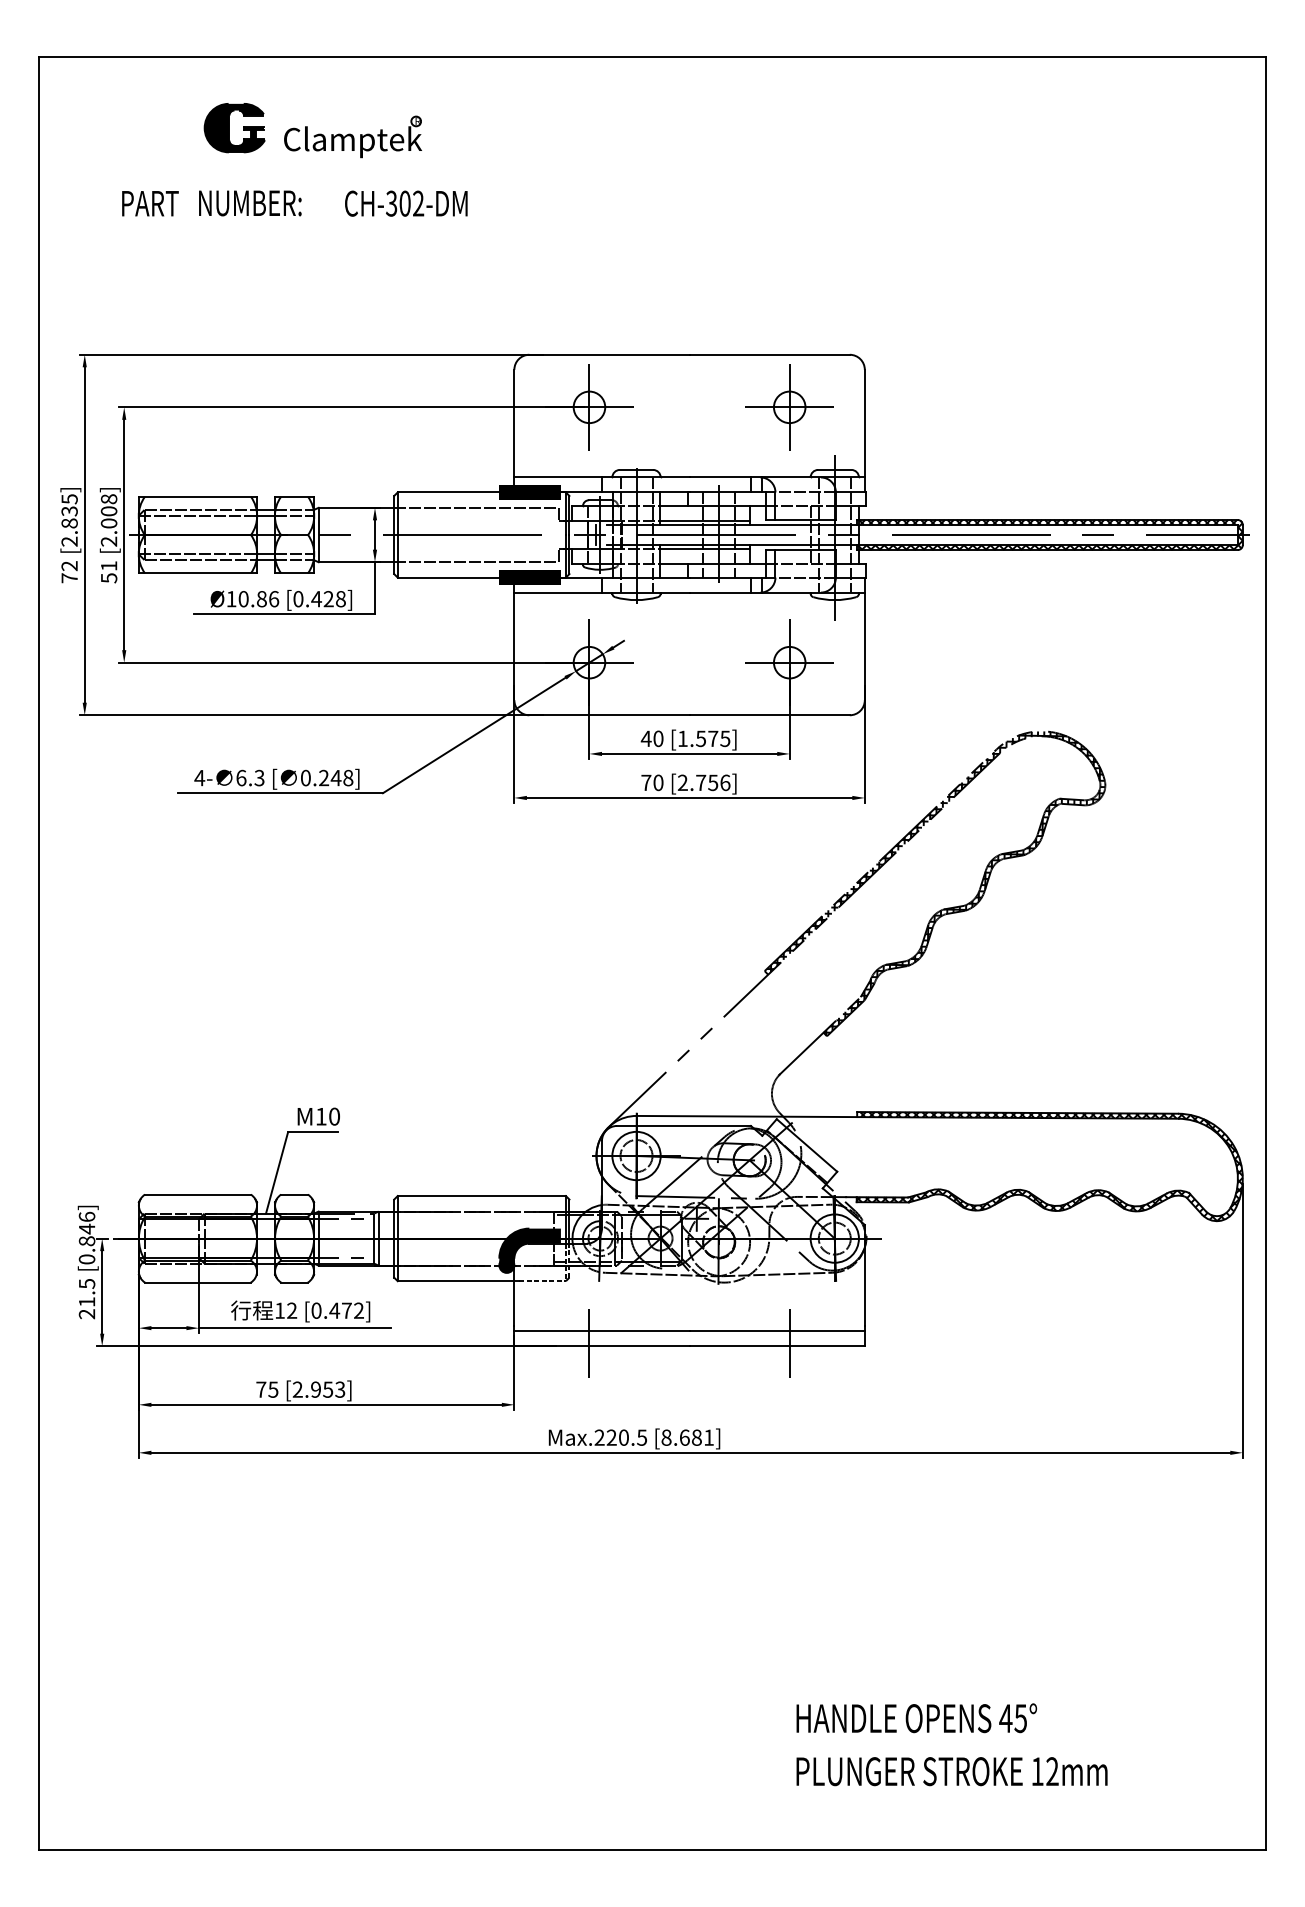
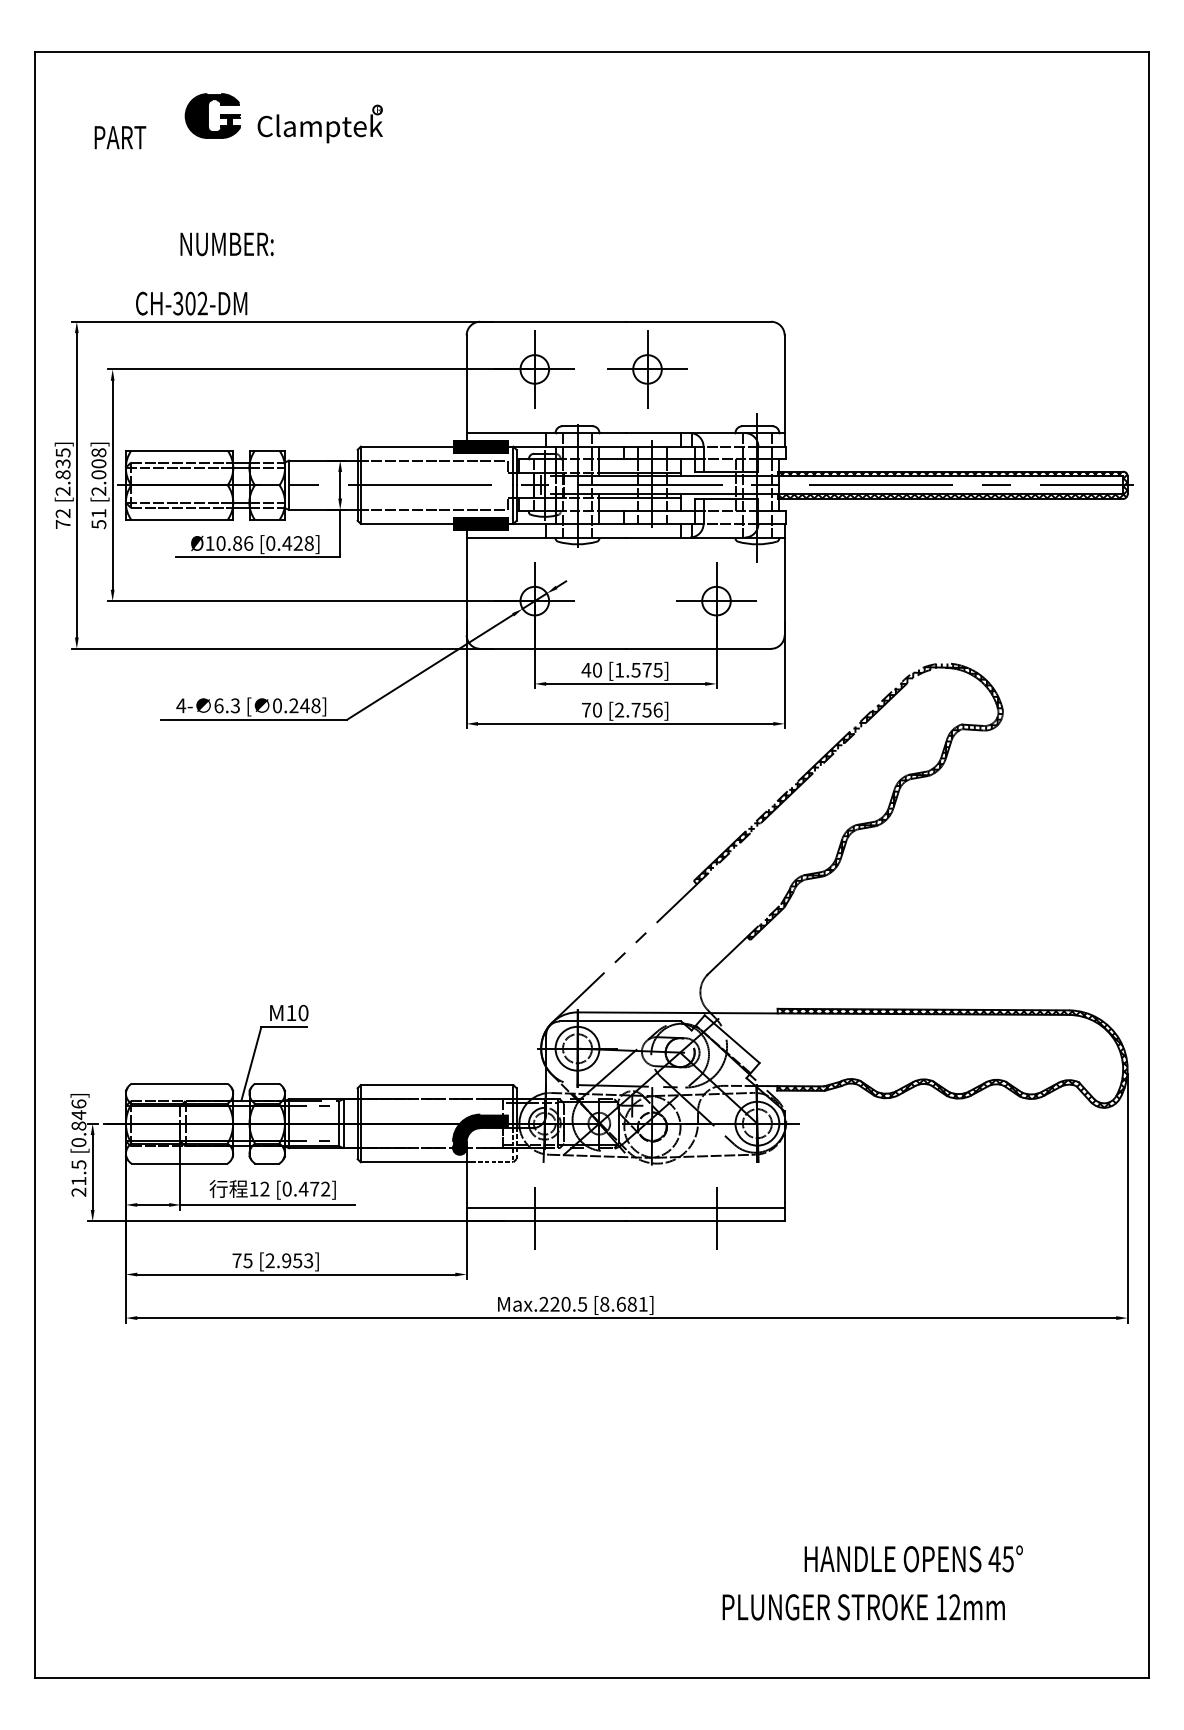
text: (150, 203) -> (120, 137), moved
text: (249, 203) -> (226, 244), moved
text: (406, 203) -> (191, 303), moved
part: (789, 407) -> (647, 369), moved
text: (916, 1717) -> (913, 1558), moved

